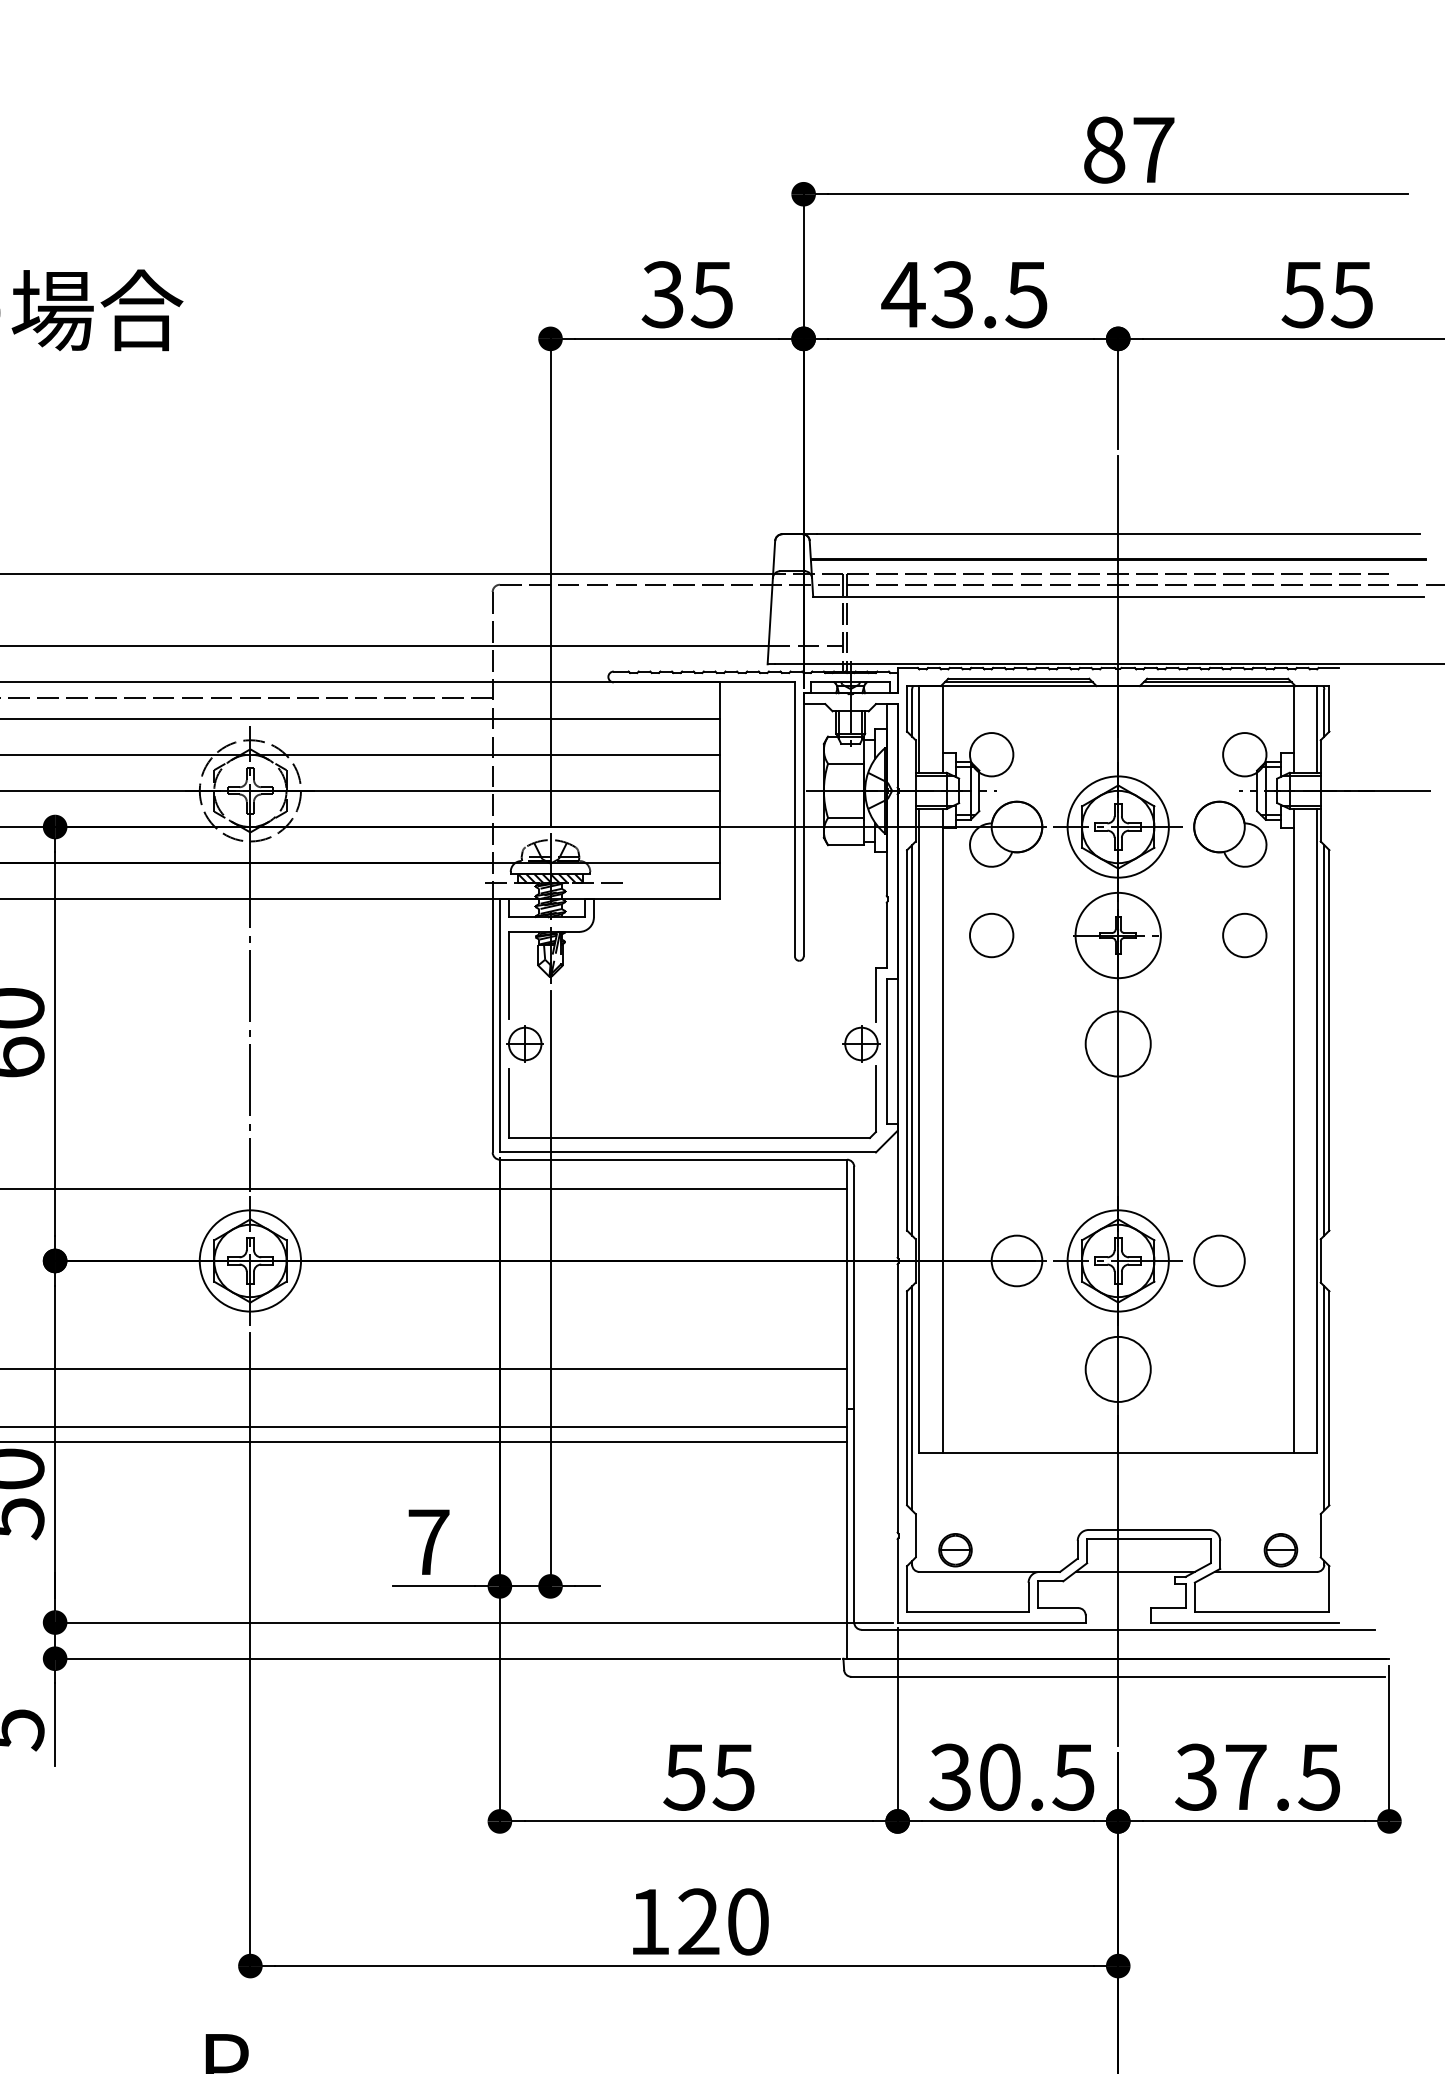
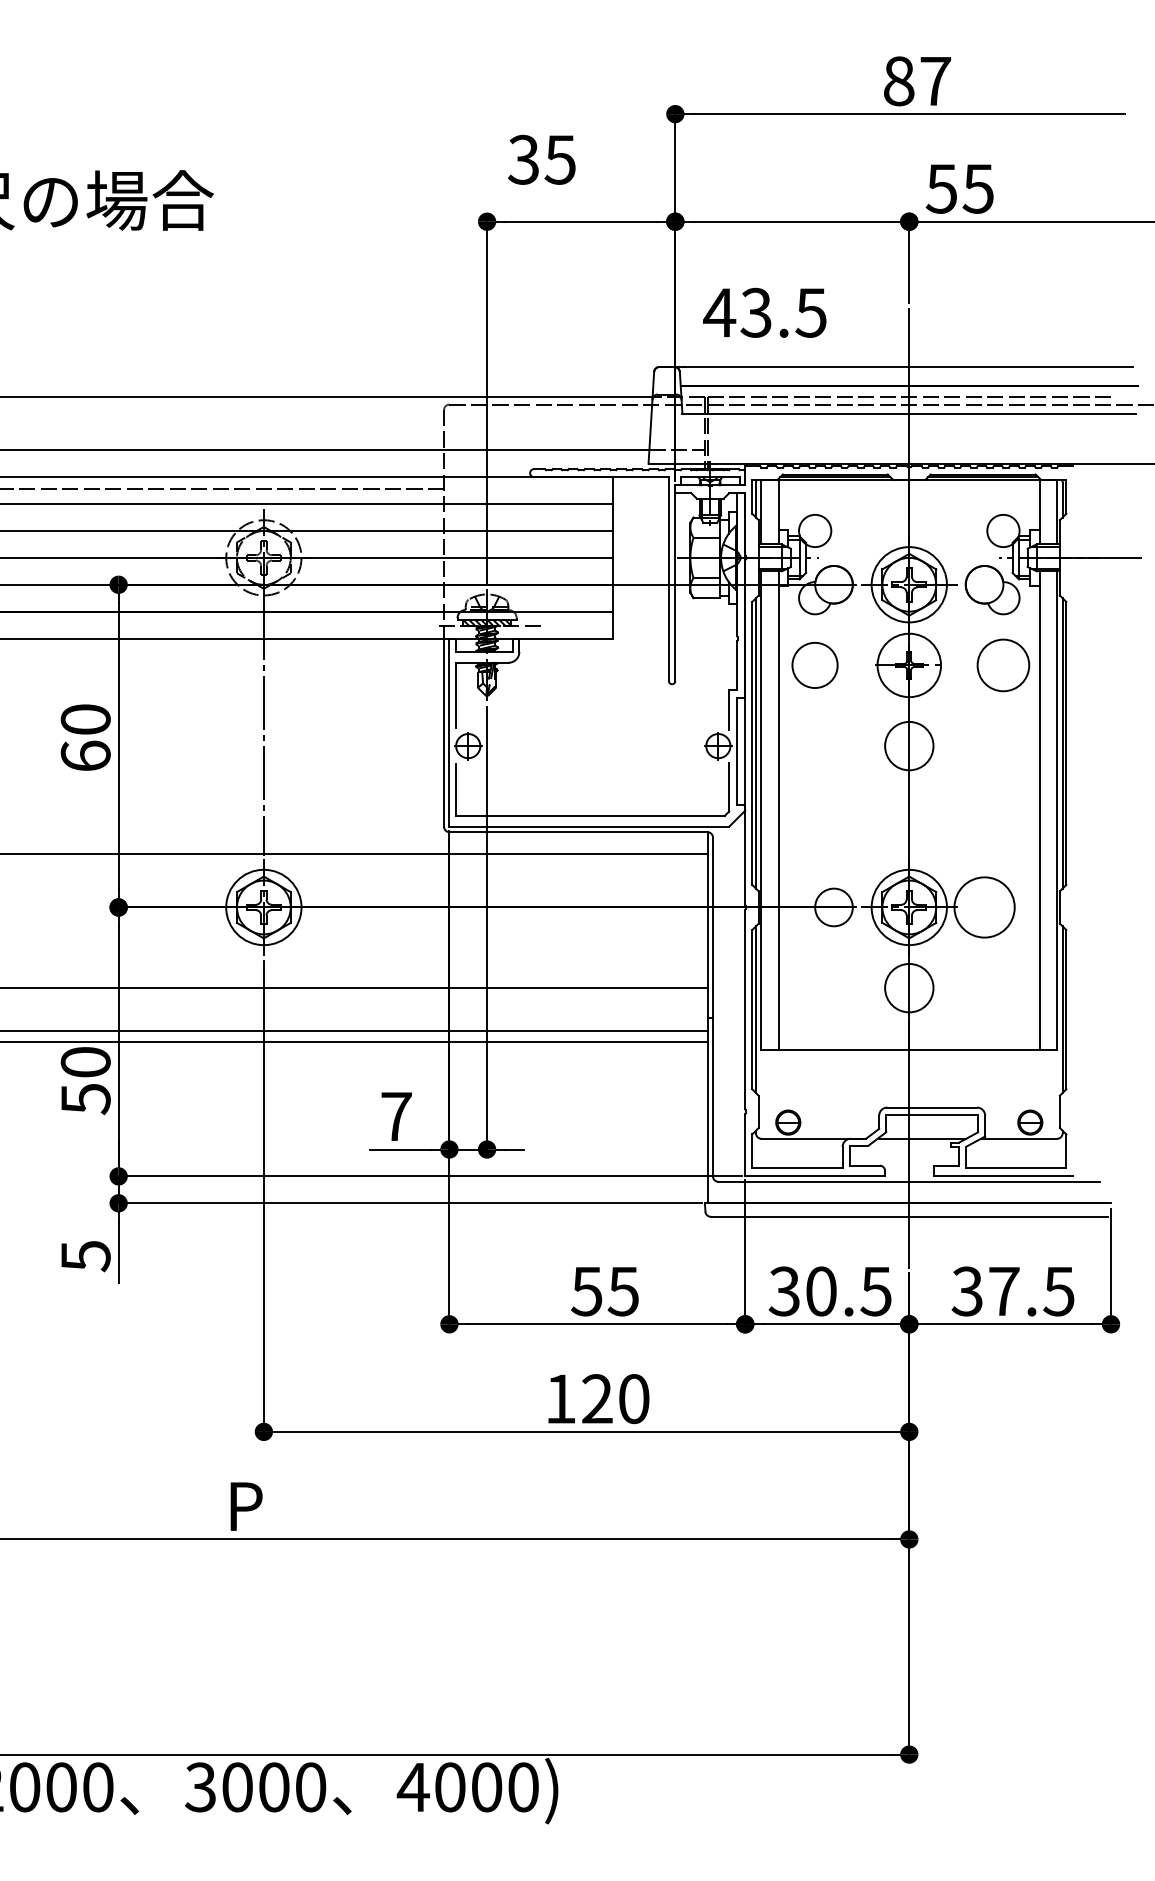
text: (686, 294) -> (541, 159), moved
text: (963, 294) -> (764, 312), moved
text: (1326, 294) -> (959, 188), moved
circle: (992, 935) -> (815, 665), size x1.4
circle: (1244, 935) -> (1003, 665), size x1.6
circle: (1219, 1260) -> (984, 907), size x1.6

